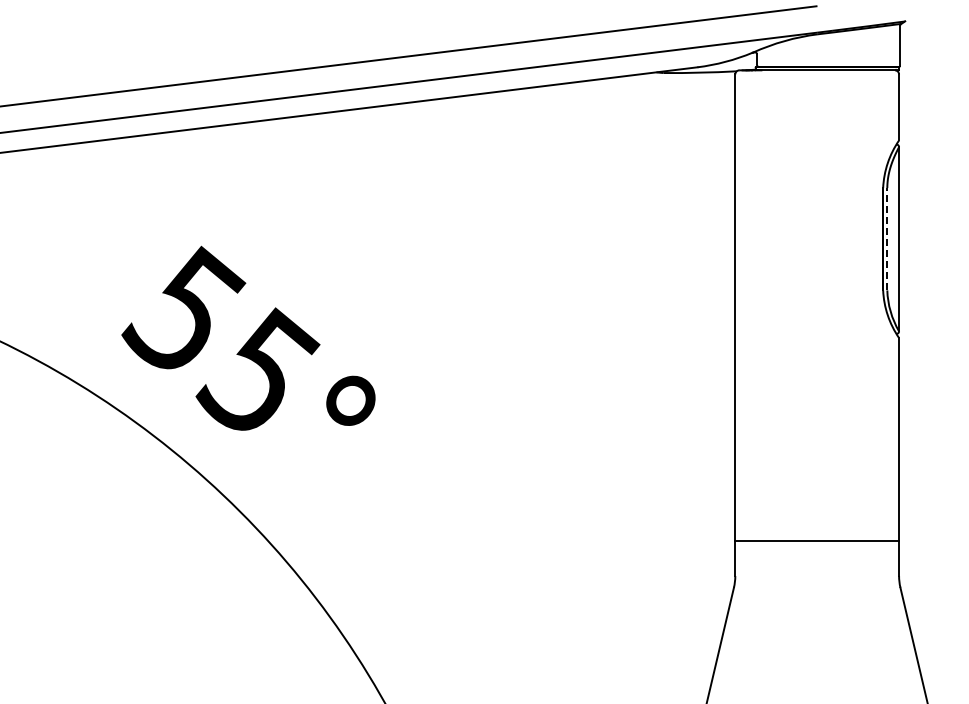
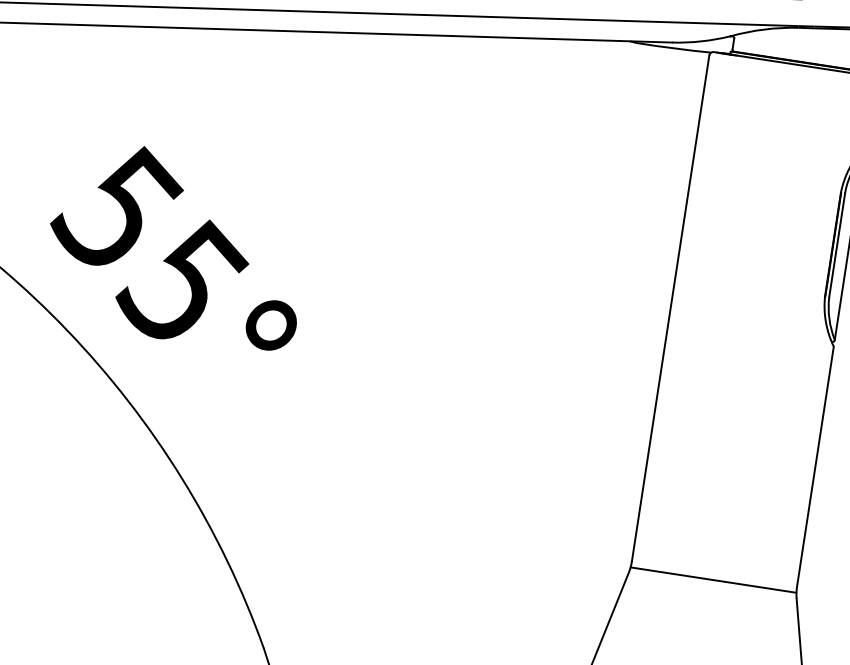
line: (887, 238) -> (837, 244), dashed -> solid
line: (817, 541) -> (713, 580), moved

